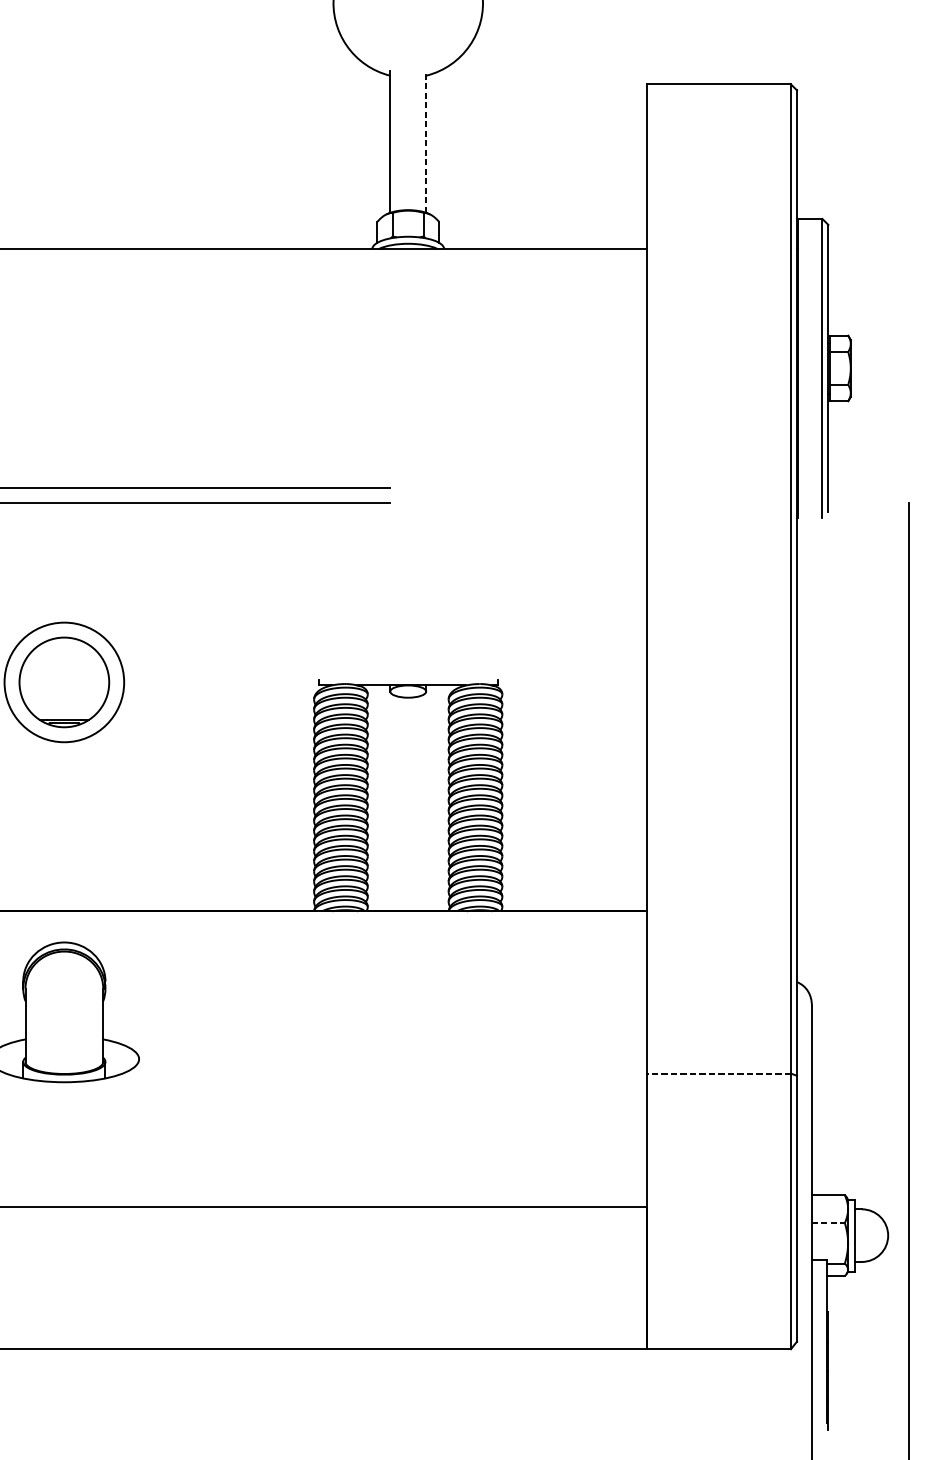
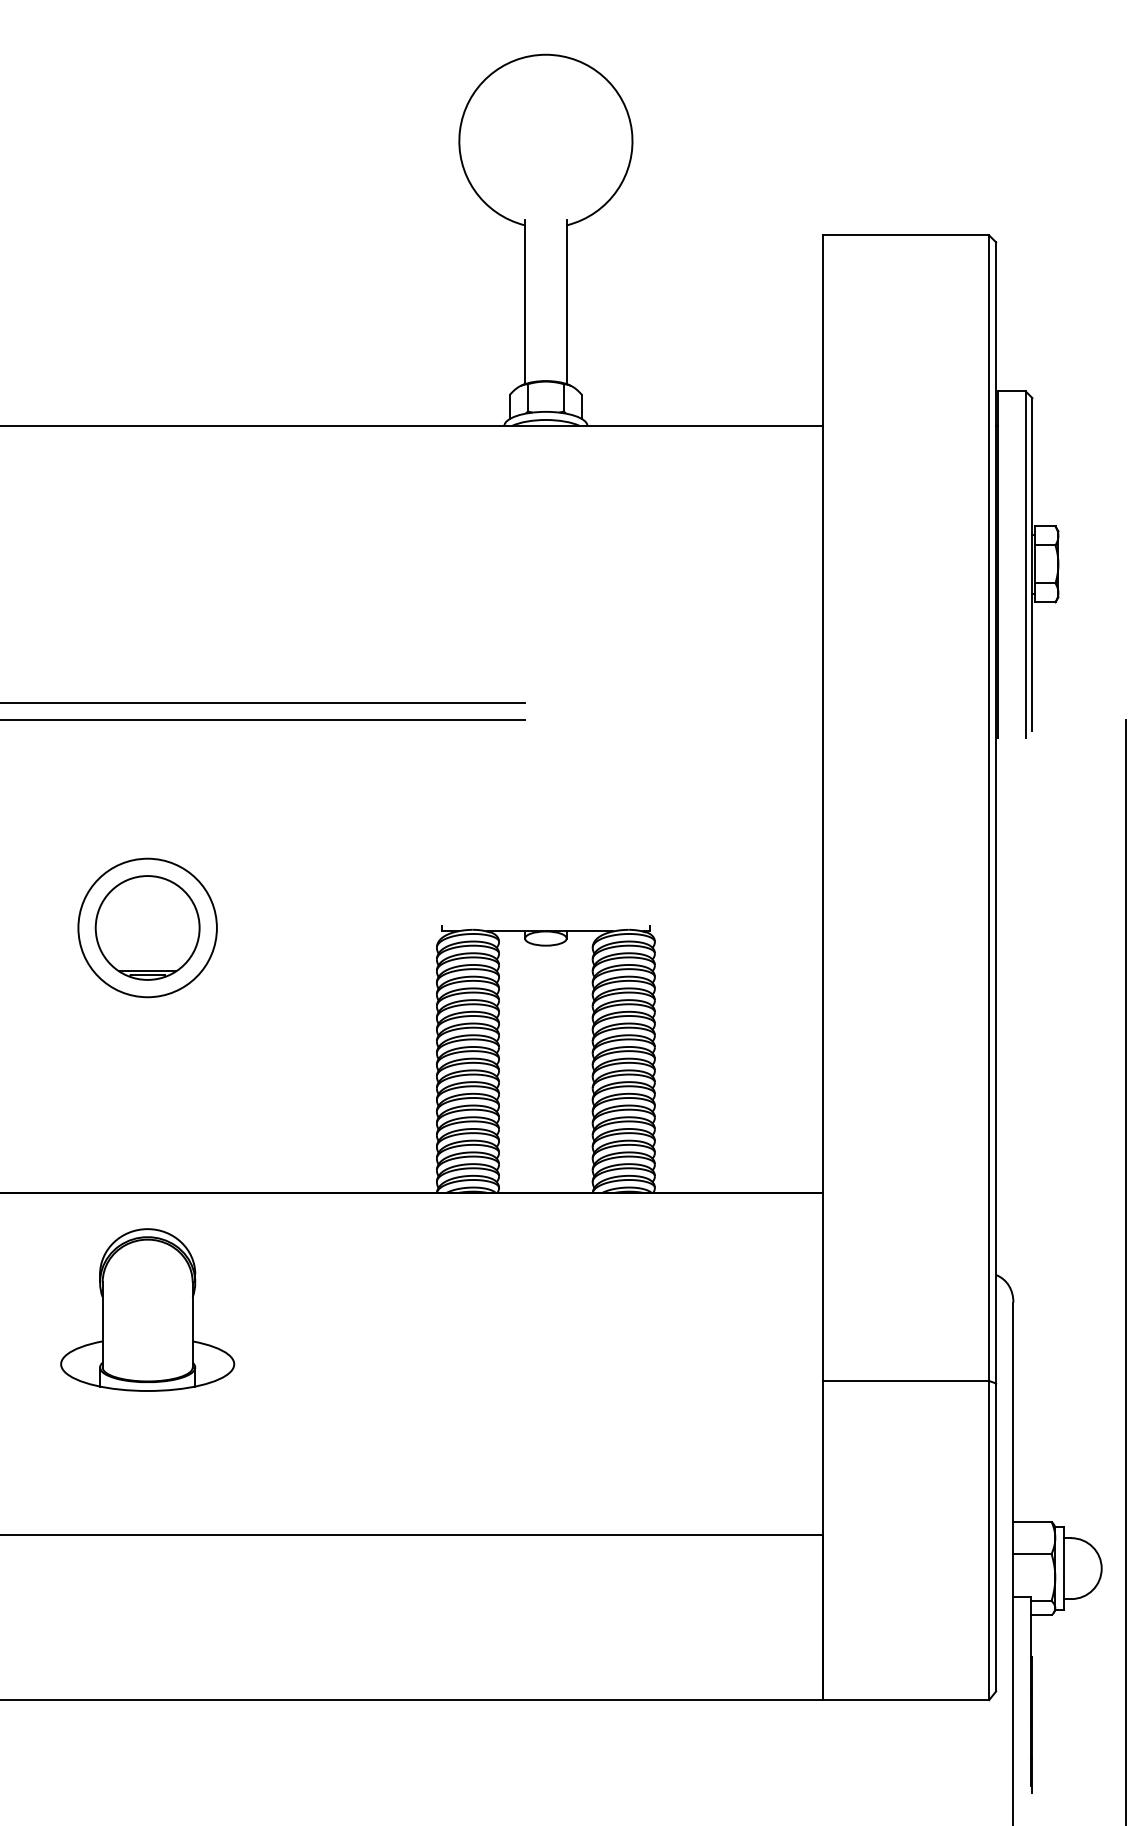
line: (426, 142) -> (566, 302), dashed -> solid
line: (718, 1073) -> (905, 1380), dashed -> solid
line: (828, 1223) -> (1032, 1554), dashed -> solid

